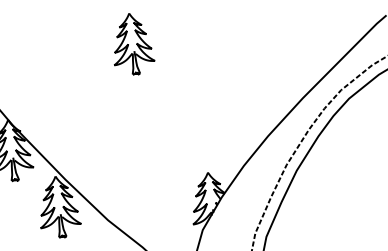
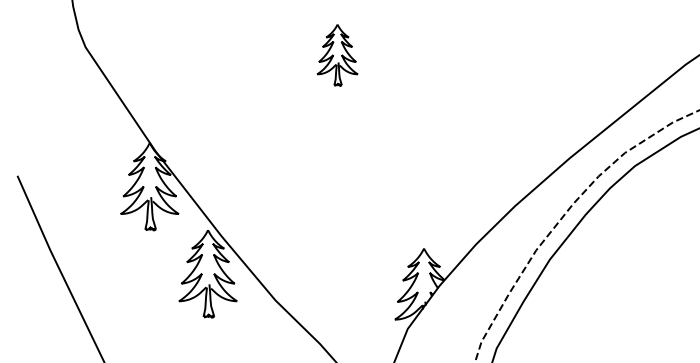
part: (132, 44) -> (337, 55), size x0.7

